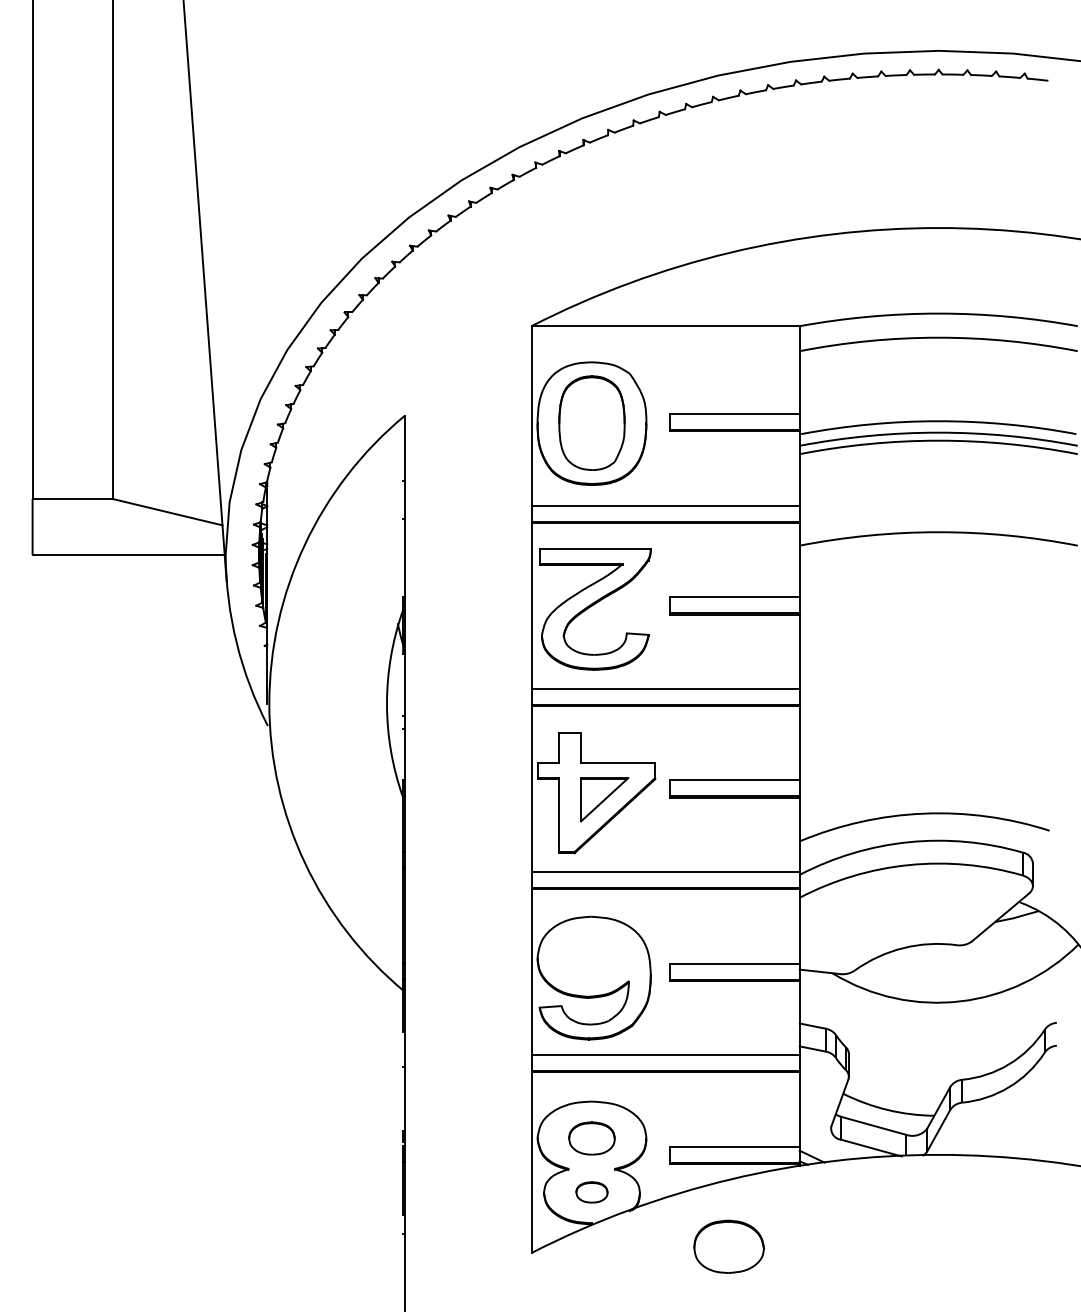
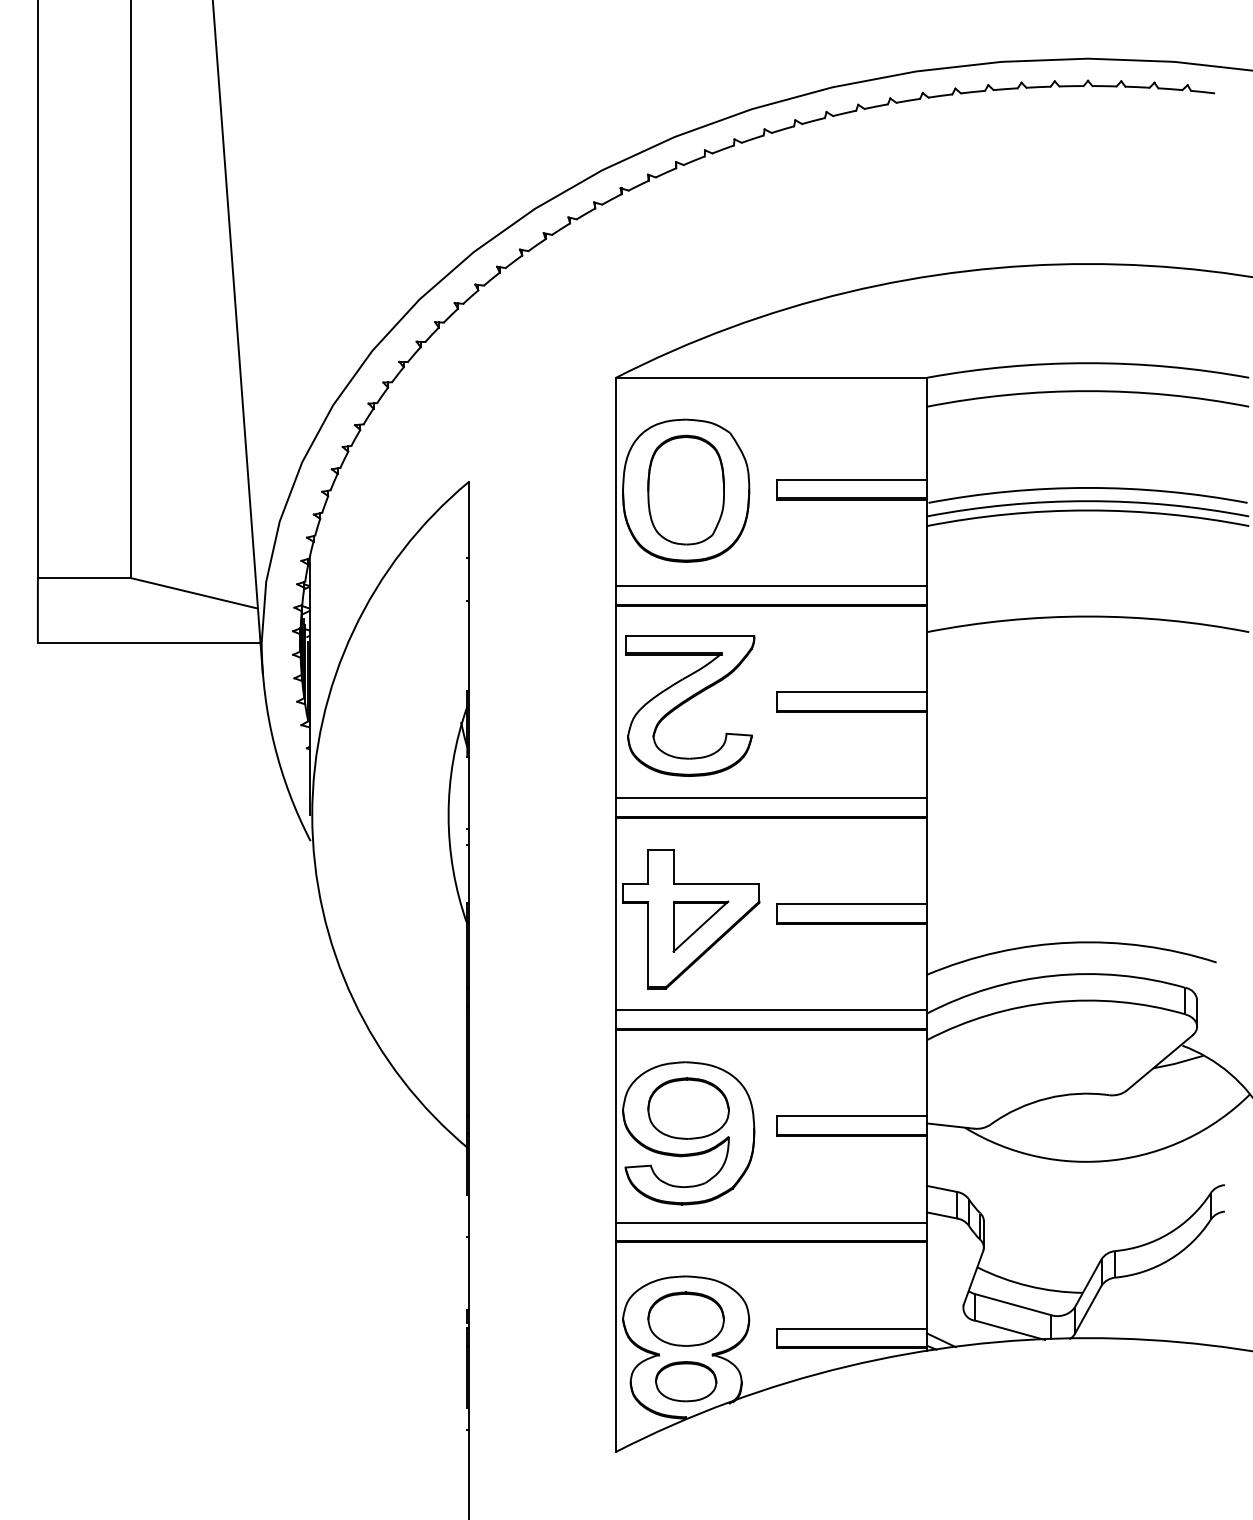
part: (591, 1138) -> (685, 1319), size x1.43
part: (591, 1192) -> (685, 1381), size x1.67
part: (728, 1246) -> (687, 1108), moved

